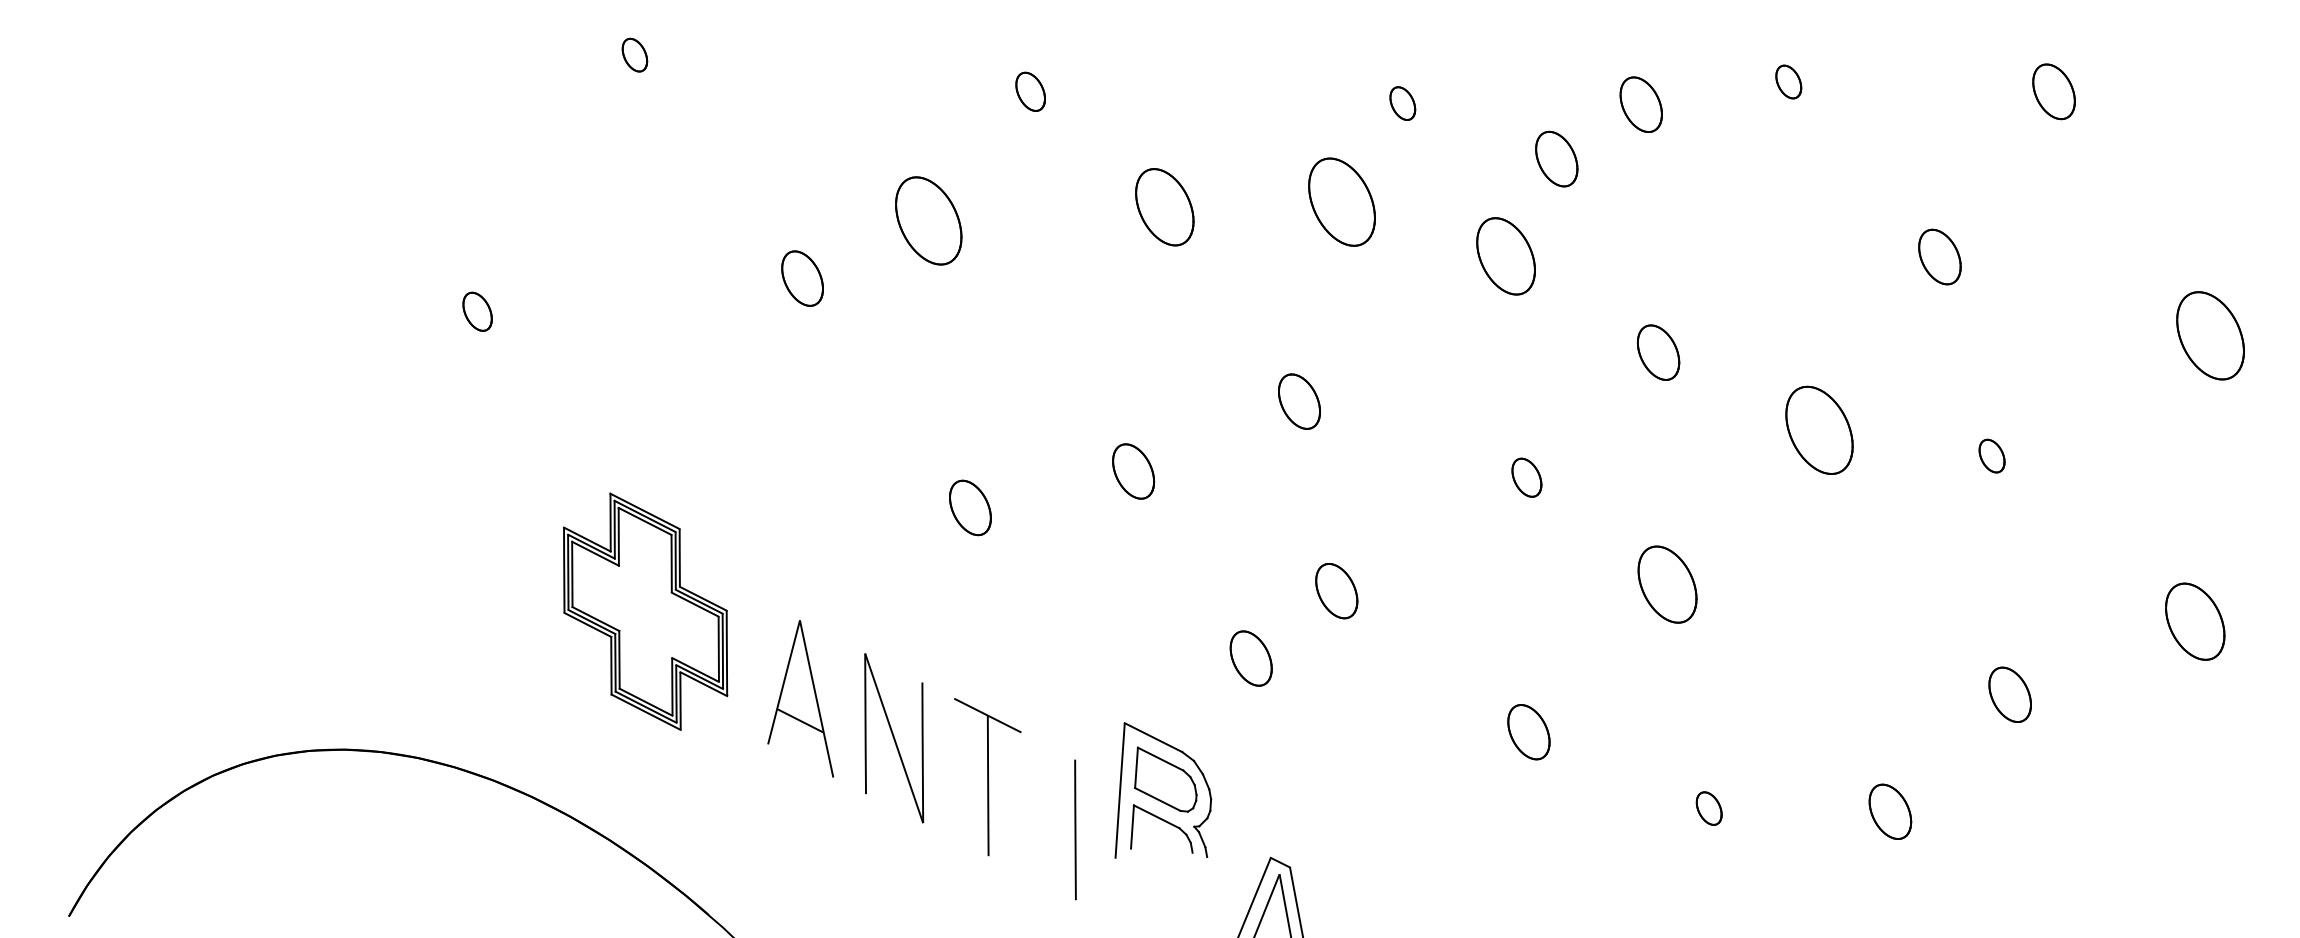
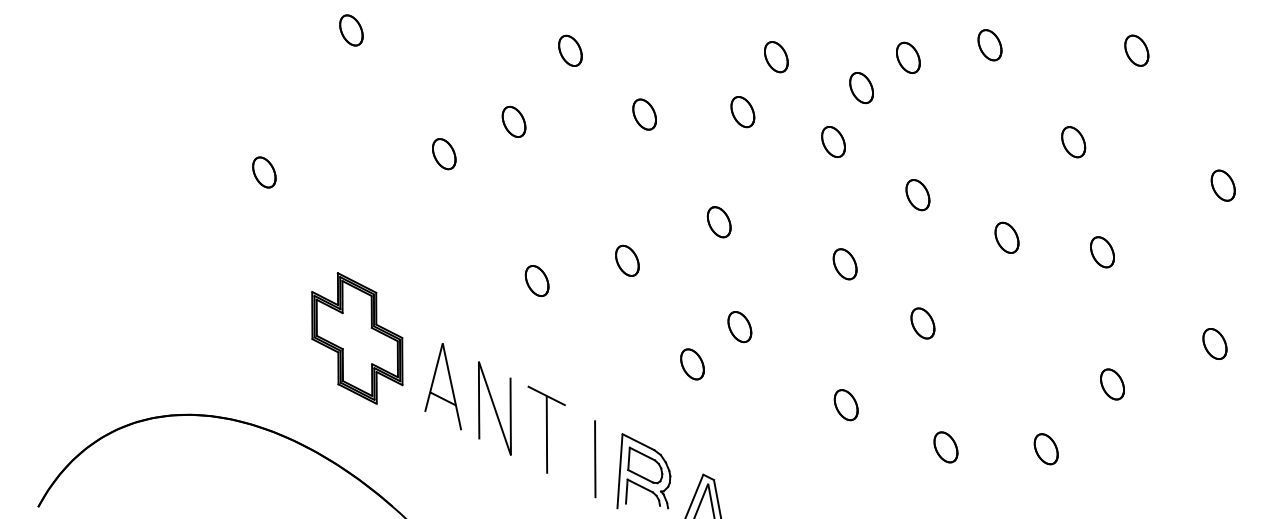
part: (635, 55) -> (351, 30), size x1.67
part: (1787, 82) -> (989, 45), size x1.67
part: (1030, 91) -> (570, 50), size x1.43
part: (1402, 103) -> (776, 57), size x1.67
part: (1341, 203) -> (742, 112), size x0.62
part: (1164, 206) -> (644, 114), size x0.71
part: (927, 219) -> (513, 121), size x0.62
part: (1505, 257) -> (833, 142), size x0.71
part: (477, 311) -> (264, 172), size x1.43
part: (2208, 335) -> (1222, 185), size x0.62
part: (1818, 429) -> (1006, 237), size x0.62
part: (1992, 456) -> (1102, 252), size x1.67
part: (1525, 478) -> (844, 264), size x1.43
part: (1666, 584) -> (922, 323), size x0.71
part: (2194, 620) -> (1214, 343), size x0.71
part: (1162, 790) -> (643, 471), moved
part: (1708, 808) -> (945, 447), size x1.67

